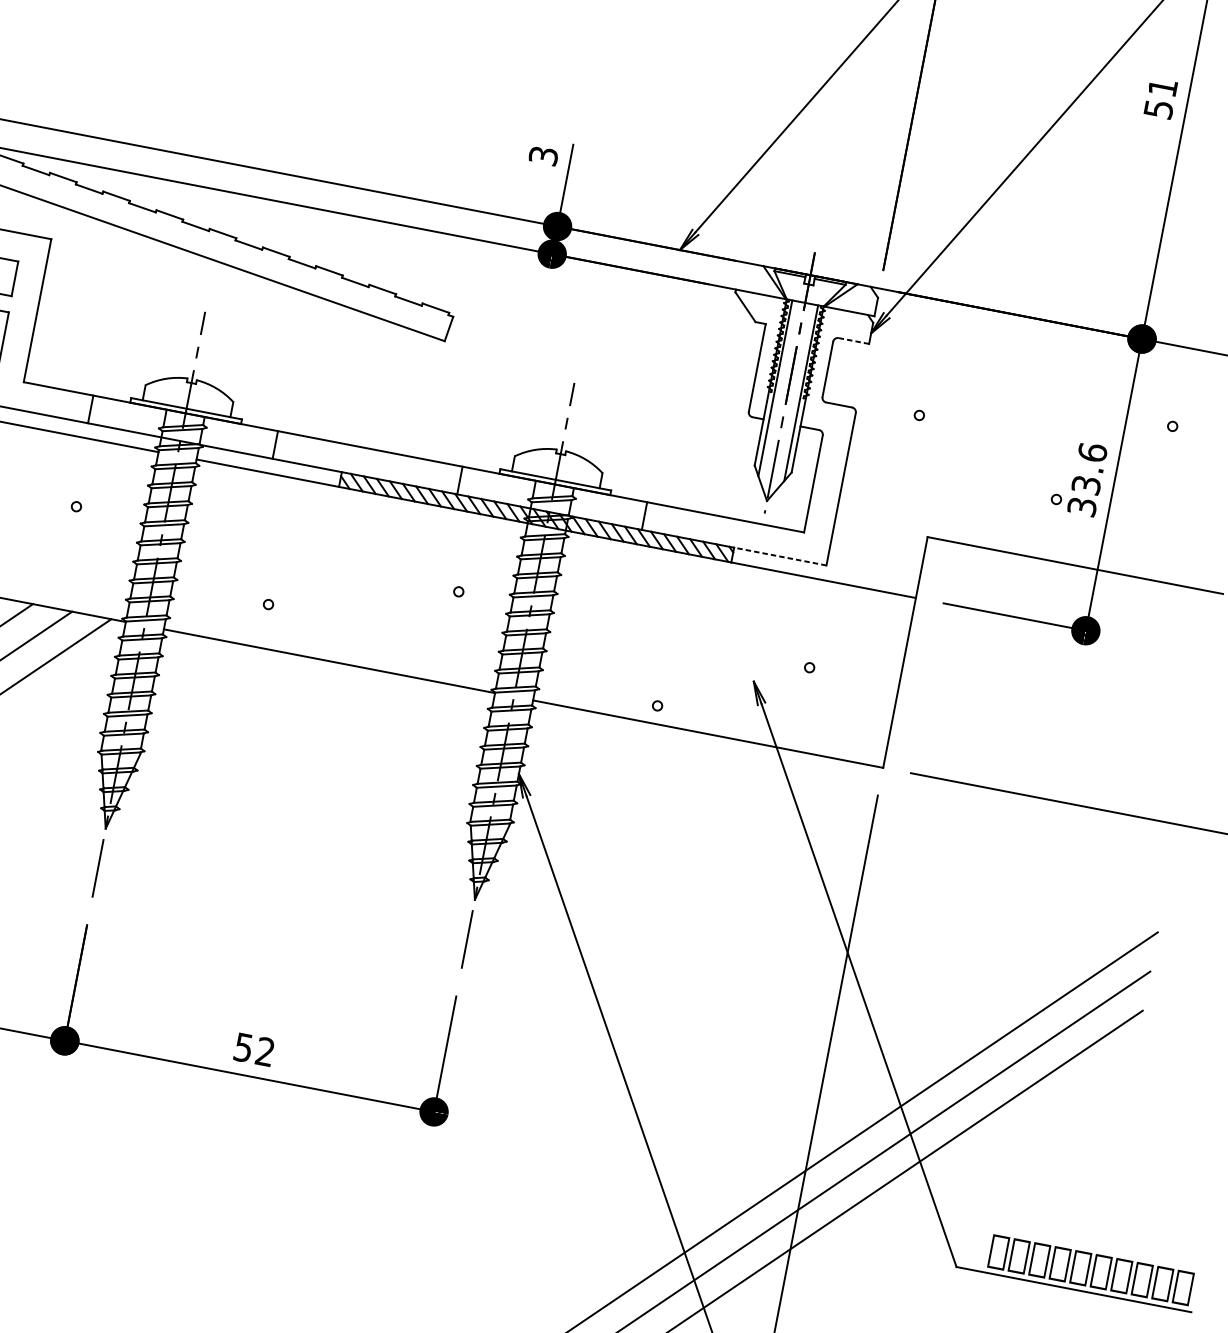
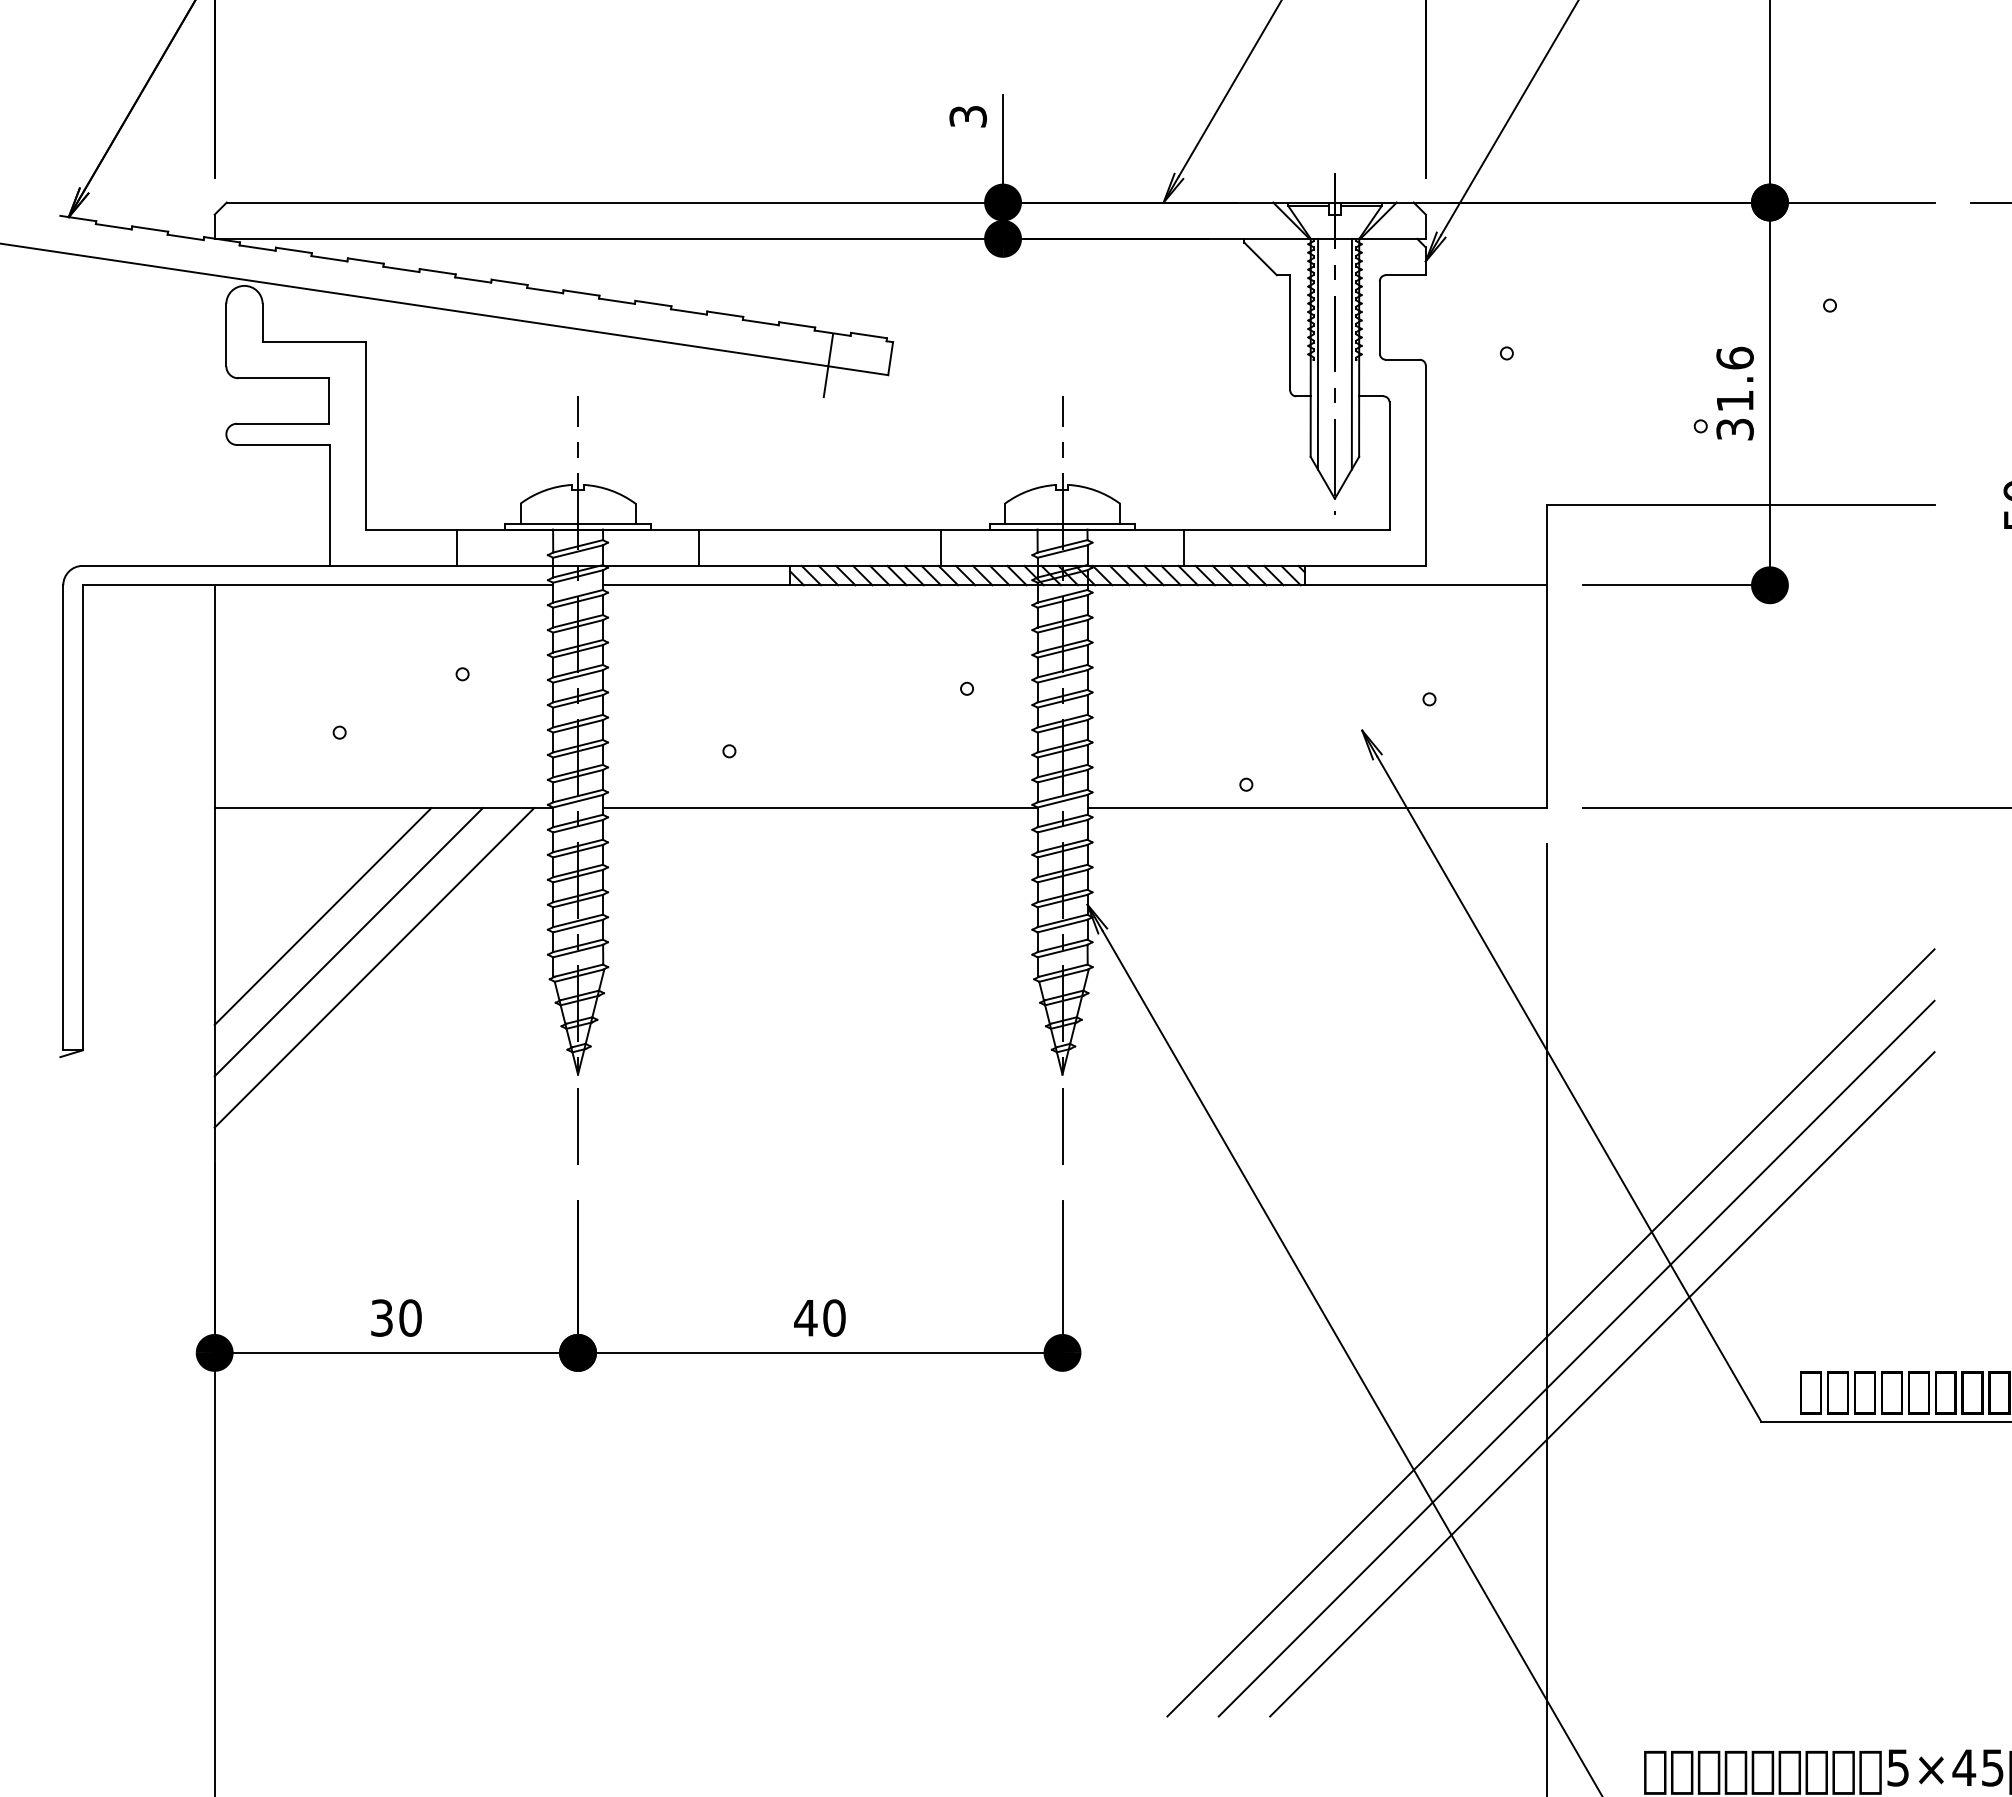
line: (400, 325) -> (828, 365), added
line: (853, 341) -> (1405, 275), dashed -> solid
text: (1085, 484) -> (1734, 400), 33.6 -> 31.6
line: (780, 556) -> (1365, 565), dashed -> solid
text: (254, 1049) -> (819, 1317), 52 -> 40

